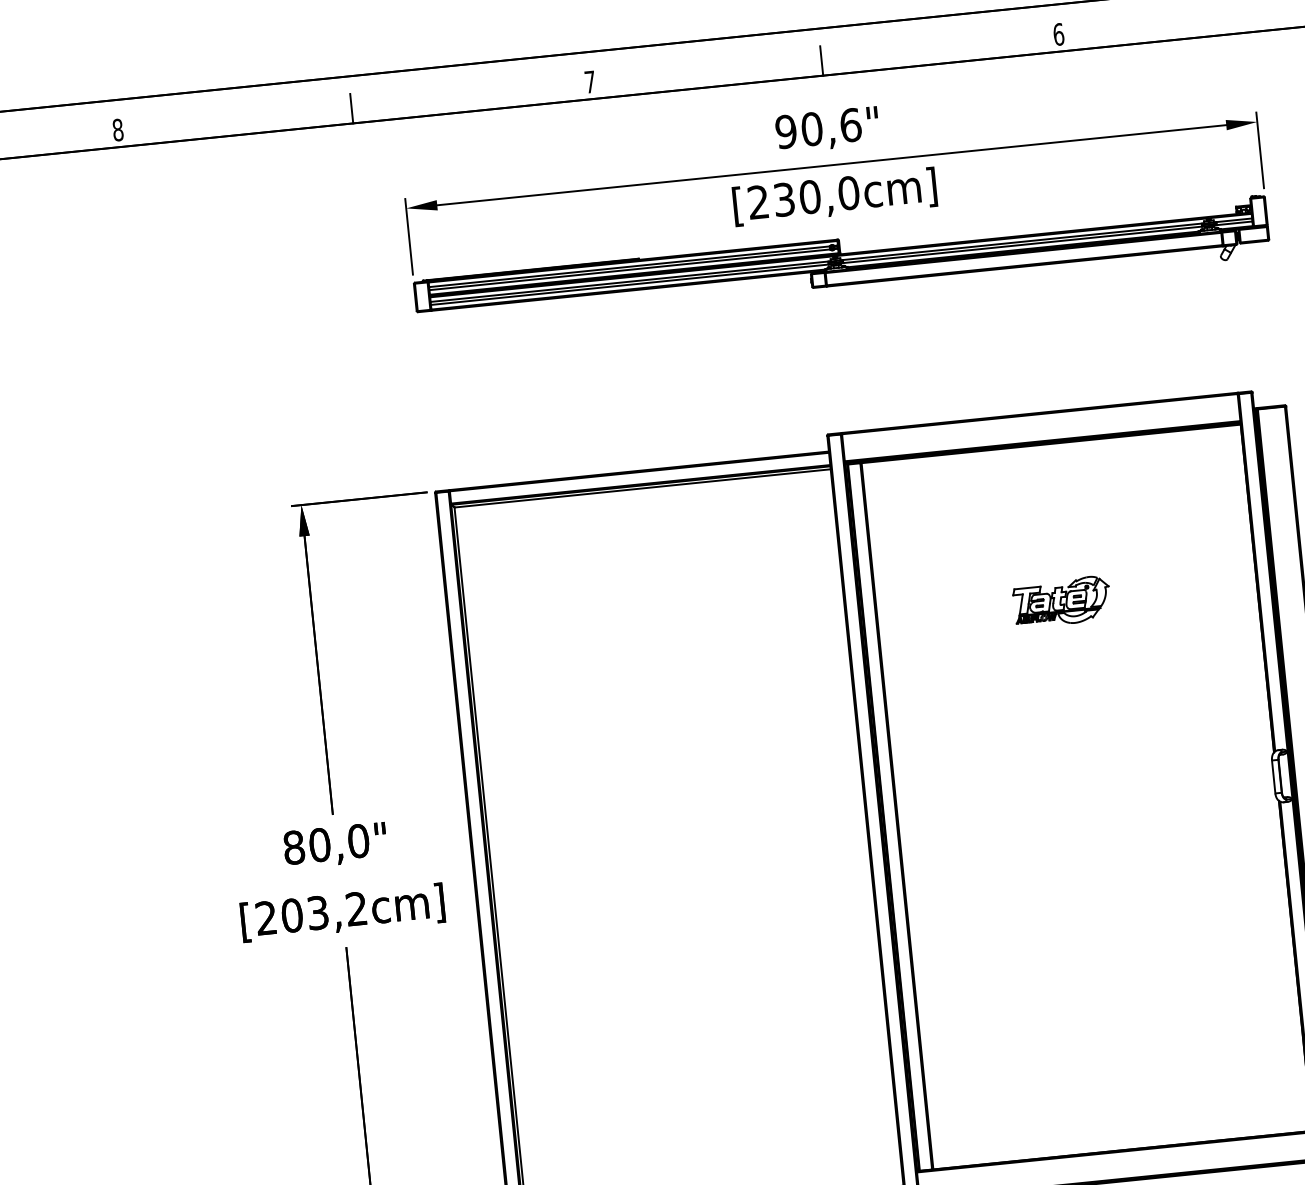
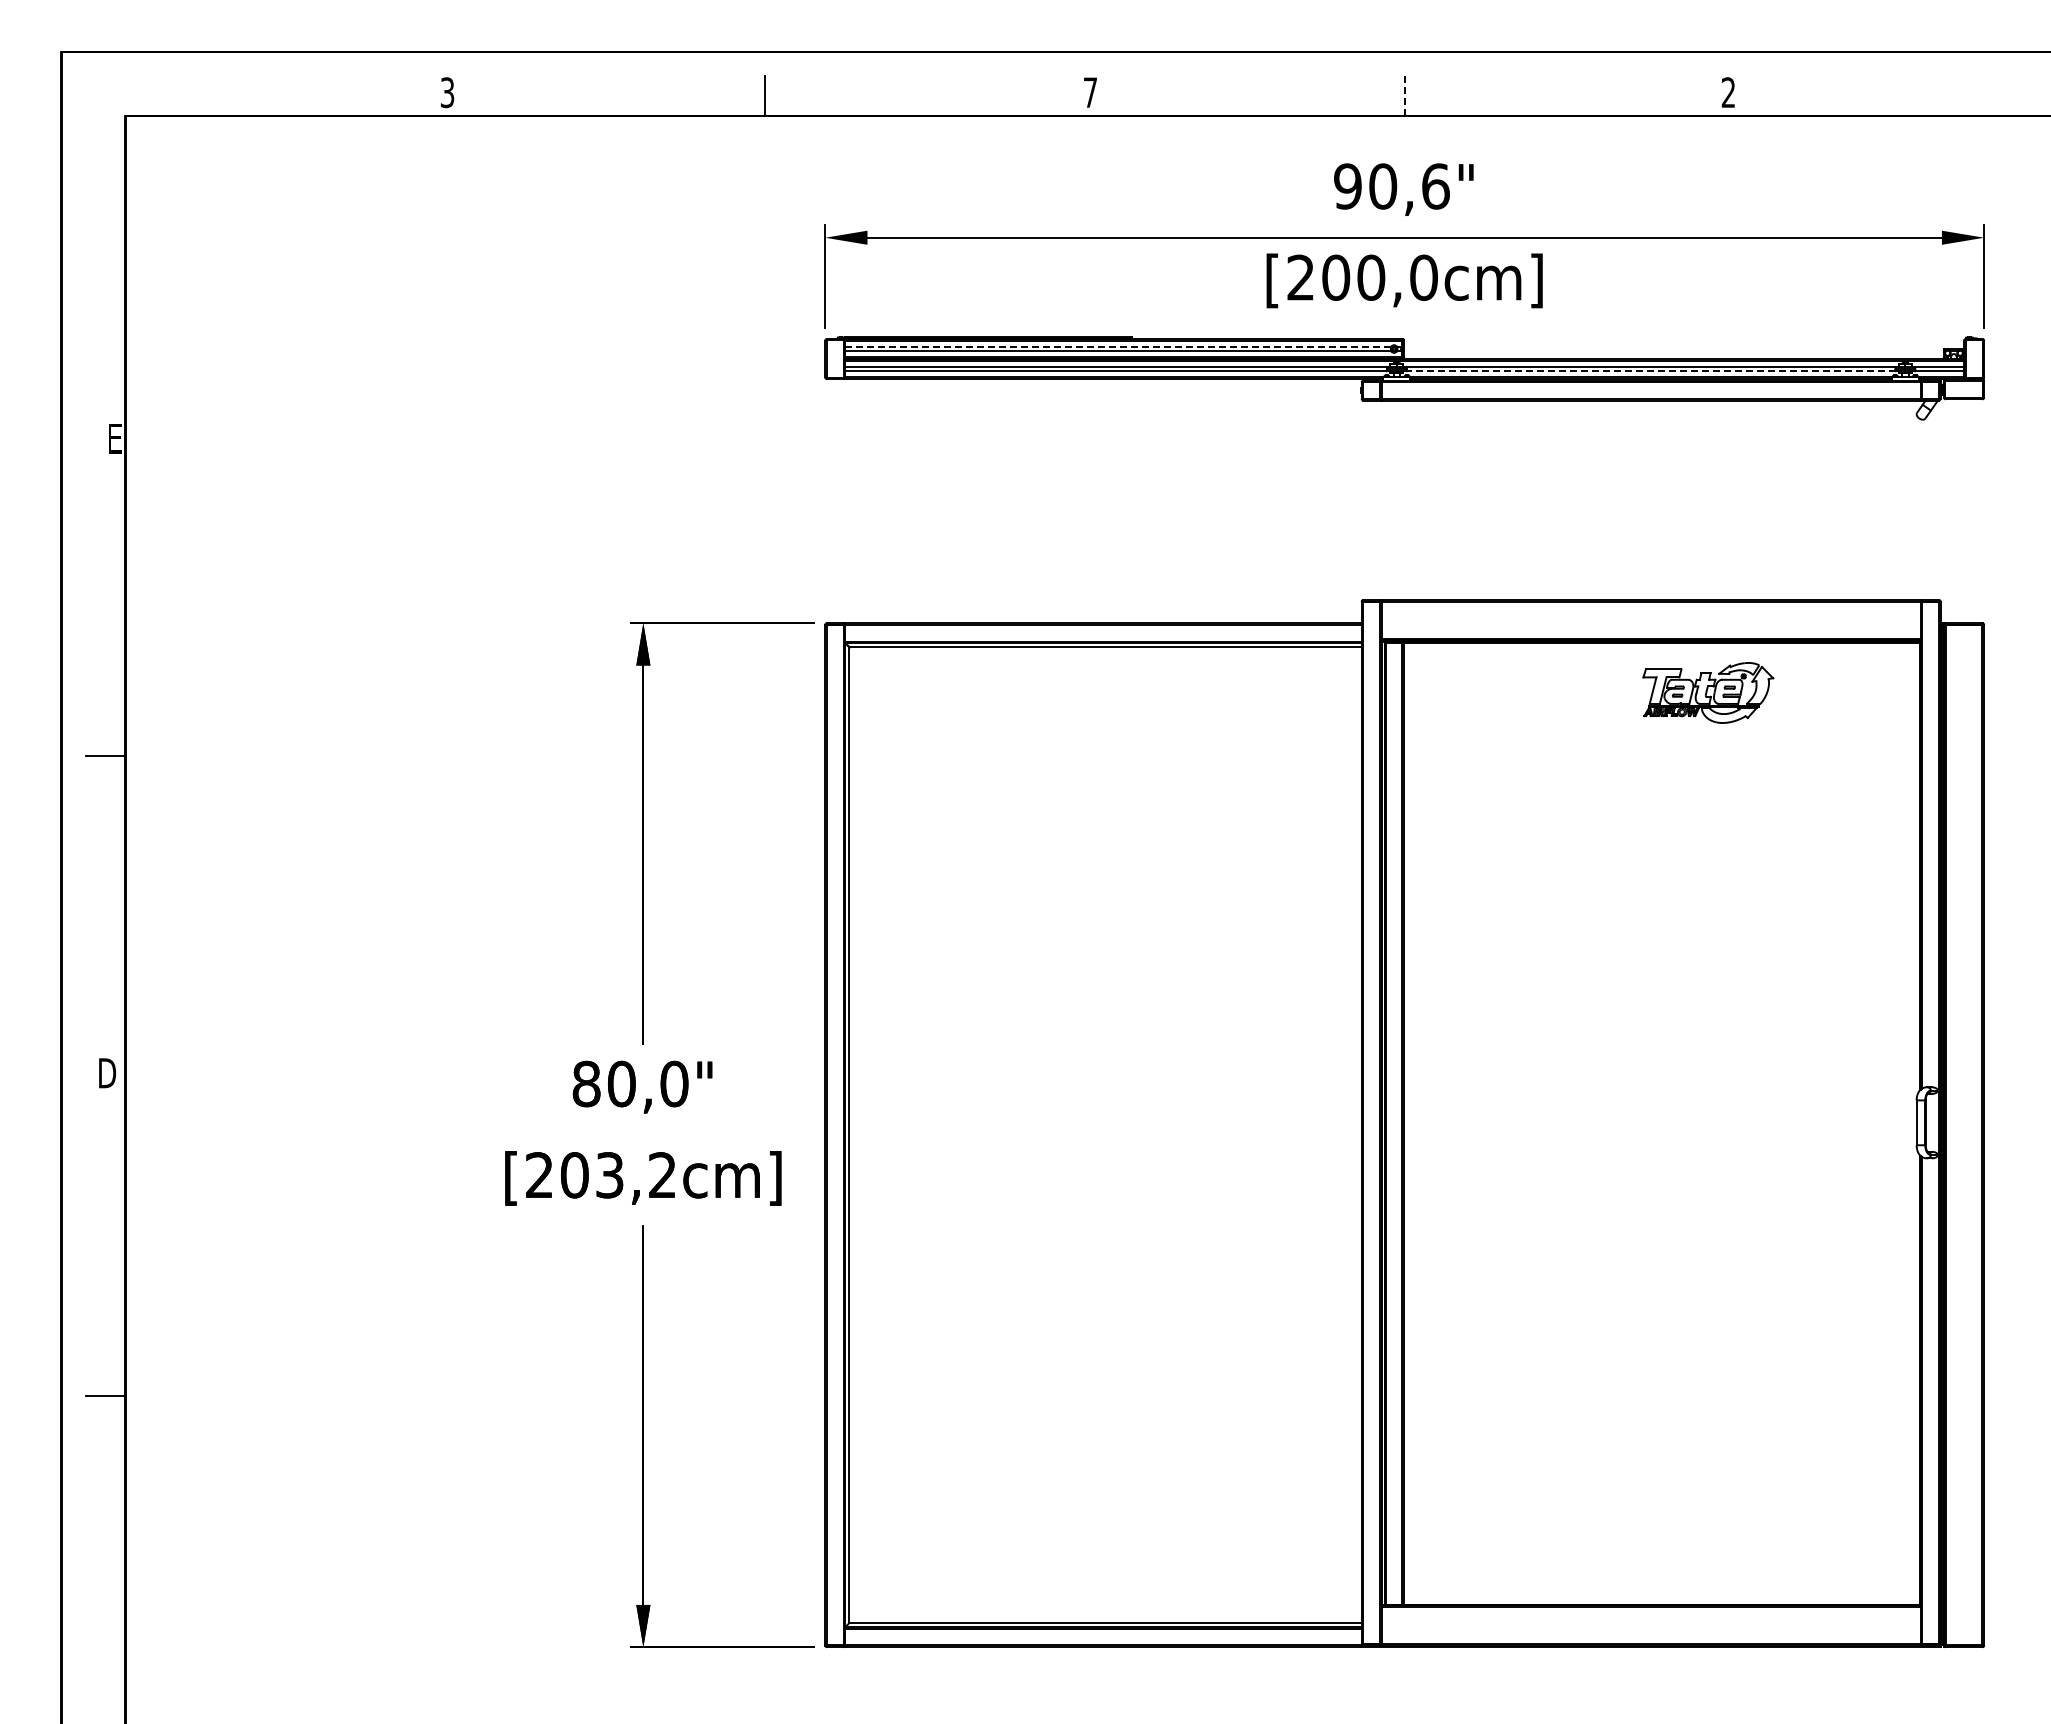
text: (1058, 34) -> (1728, 92), 6 -> 2
line: (821, 60) -> (1405, 95), solid -> dashed
text: (118, 129) -> (447, 92), 8 -> 3
text: (784, 199) -> (1336, 277), [230,0cm] -> [200,0cm]
line: (1022, 245) -> (1650, 371), solid -> dashed
line: (629, 266) -> (1118, 346), solid -> dashed
part: (1062, 601) -> (1708, 692), moved

